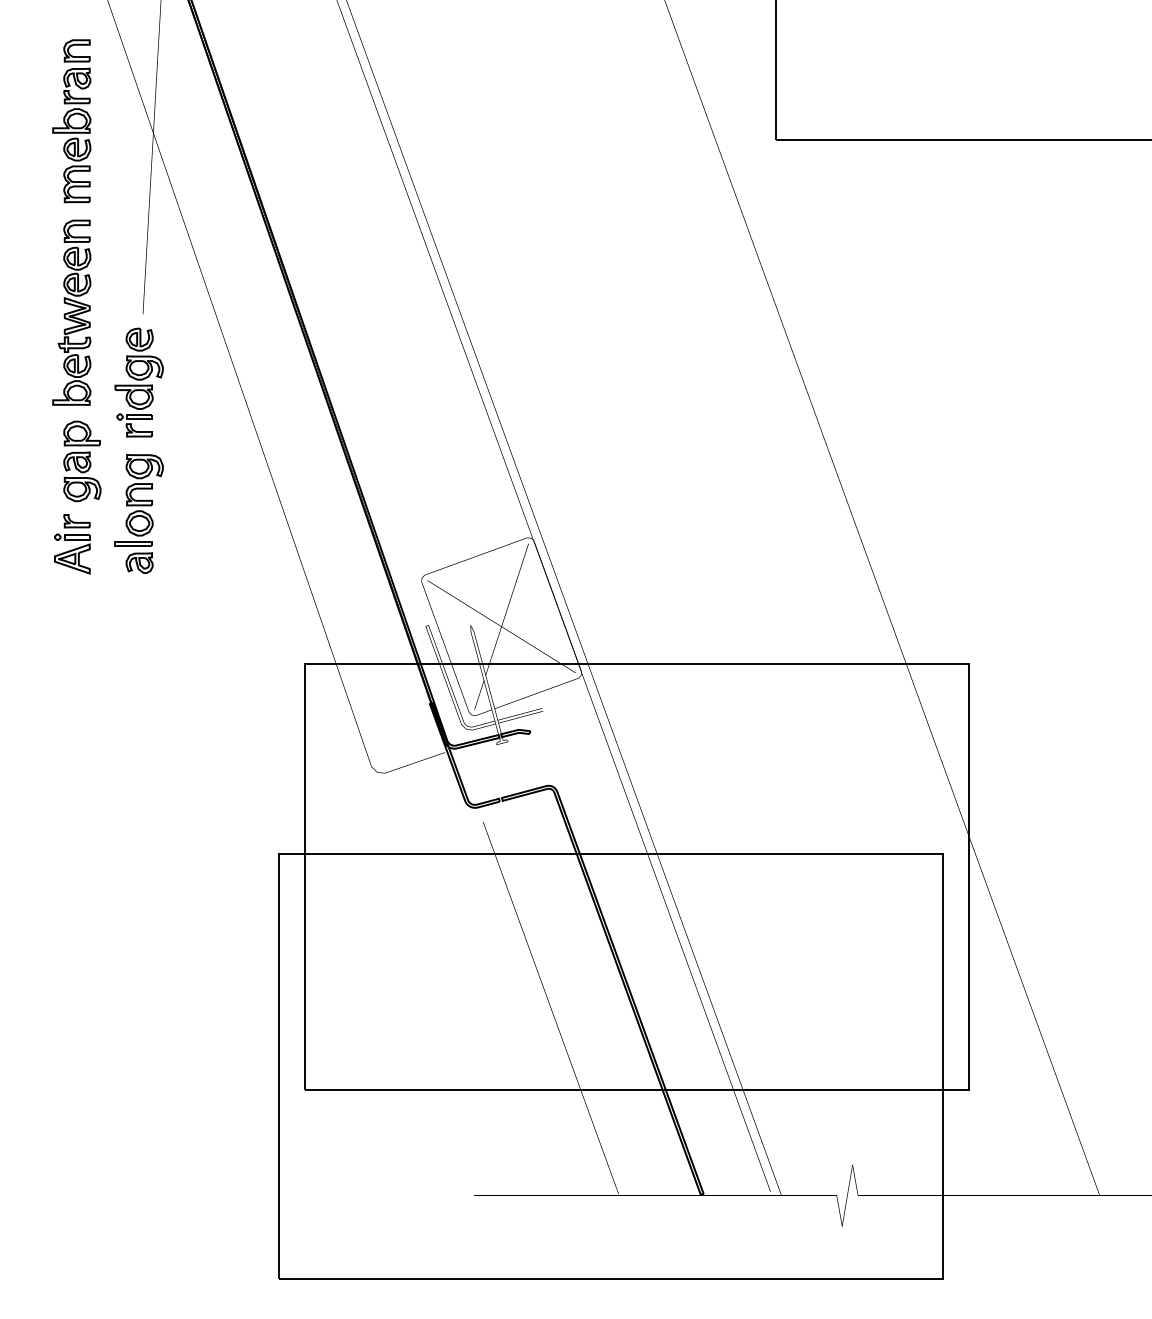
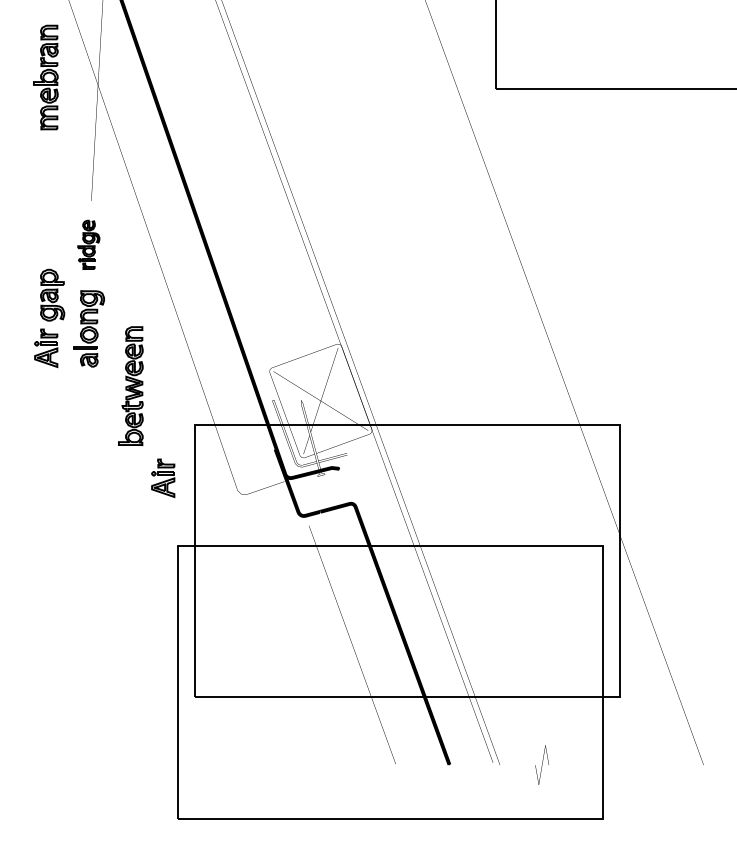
part: (71, 311) -> (130, 385), moved
part: (138, 382) -> (88, 244), size x0.7
part: (255, 746) -> (163, 477), added

